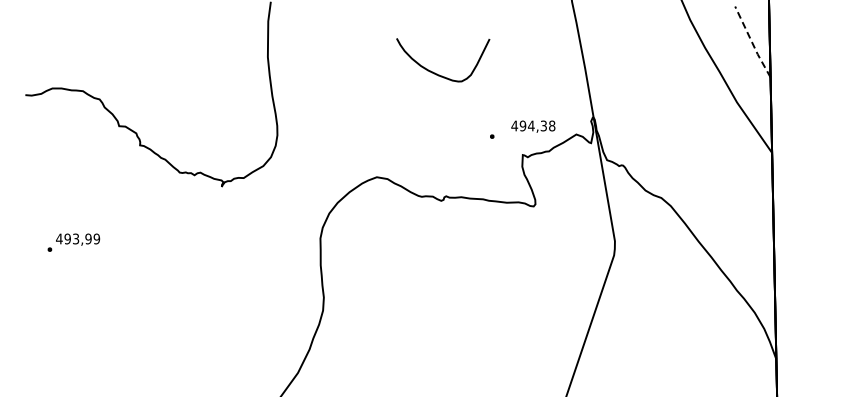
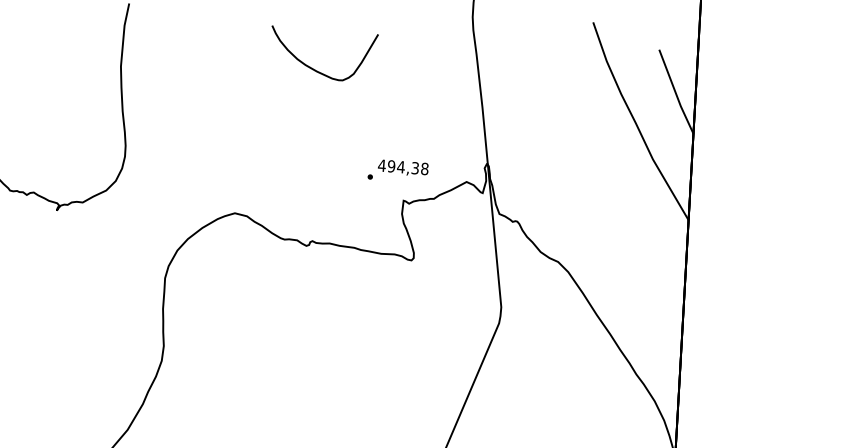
line: (752, 42) -> (675, 92), dashed -> solid
curve: (437, 73) -> (315, 69), moved
text: (533, 126) -> (403, 167), moved

